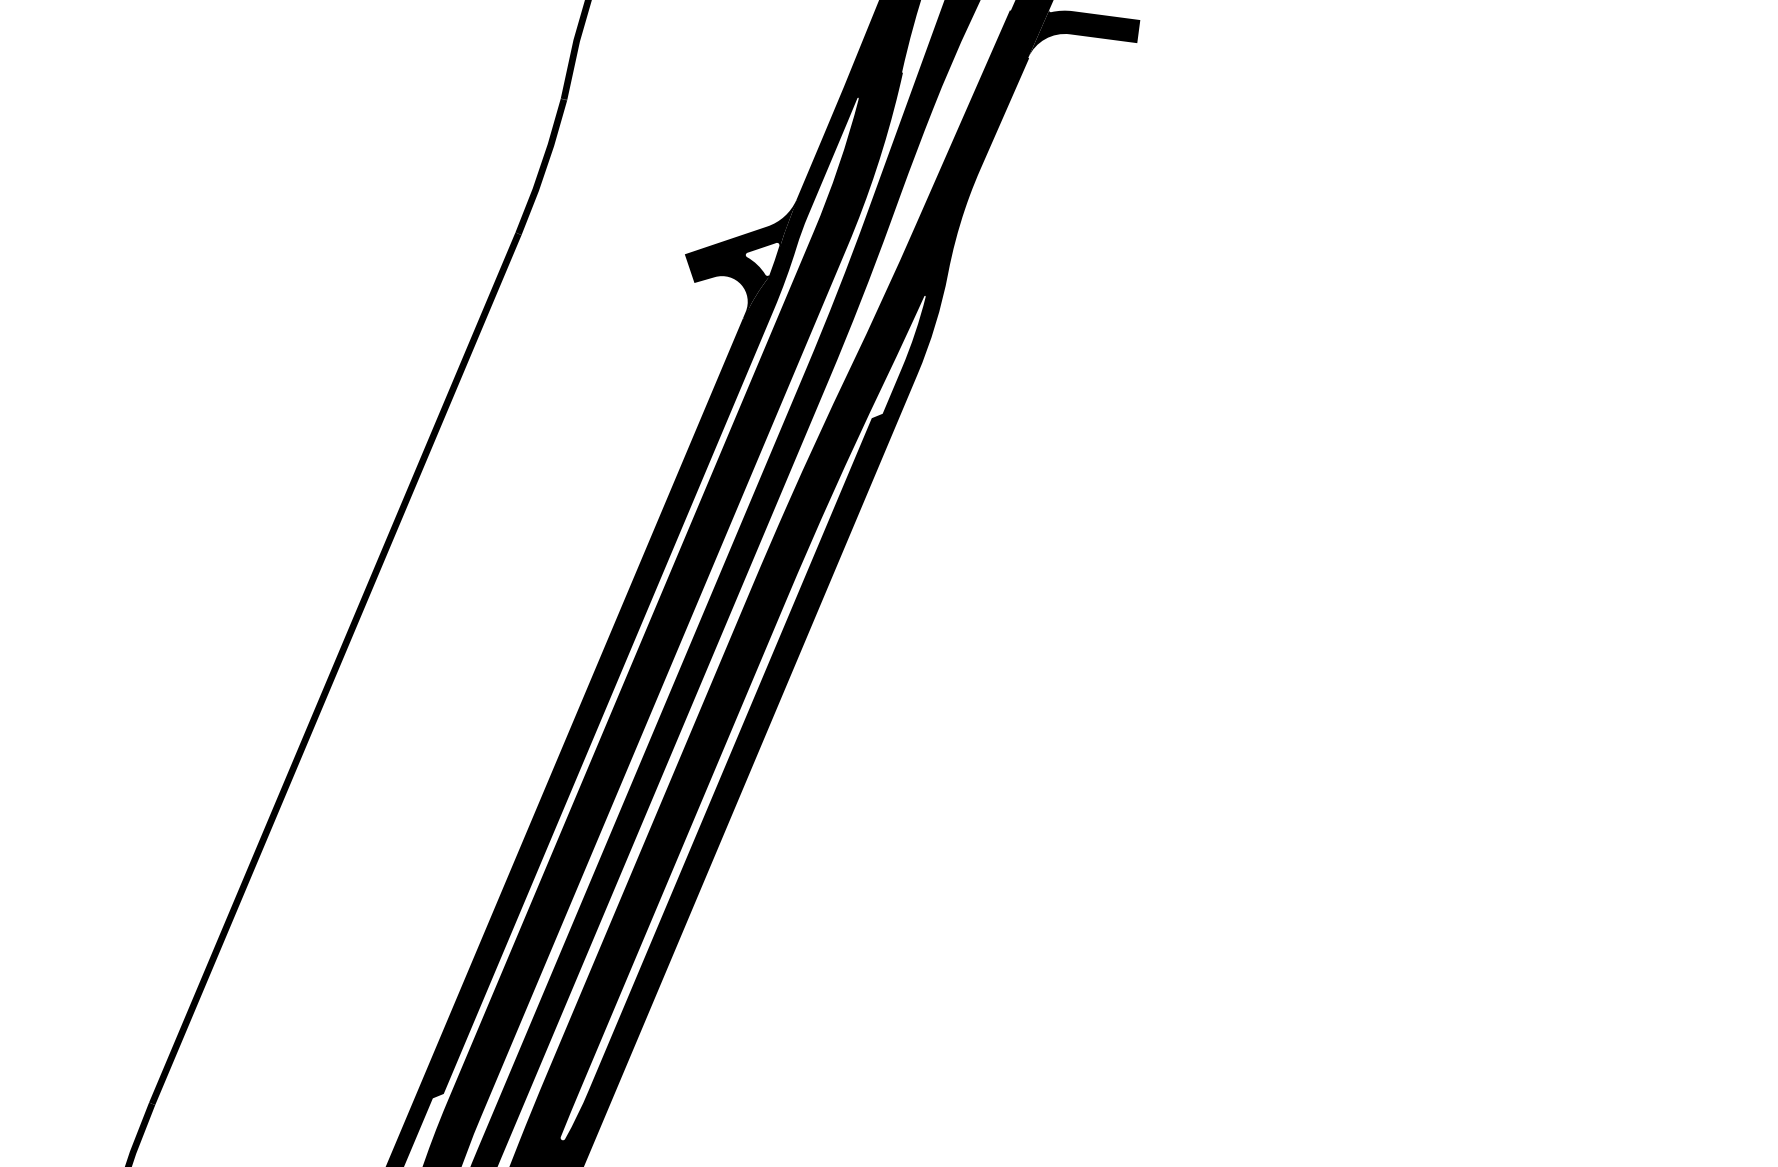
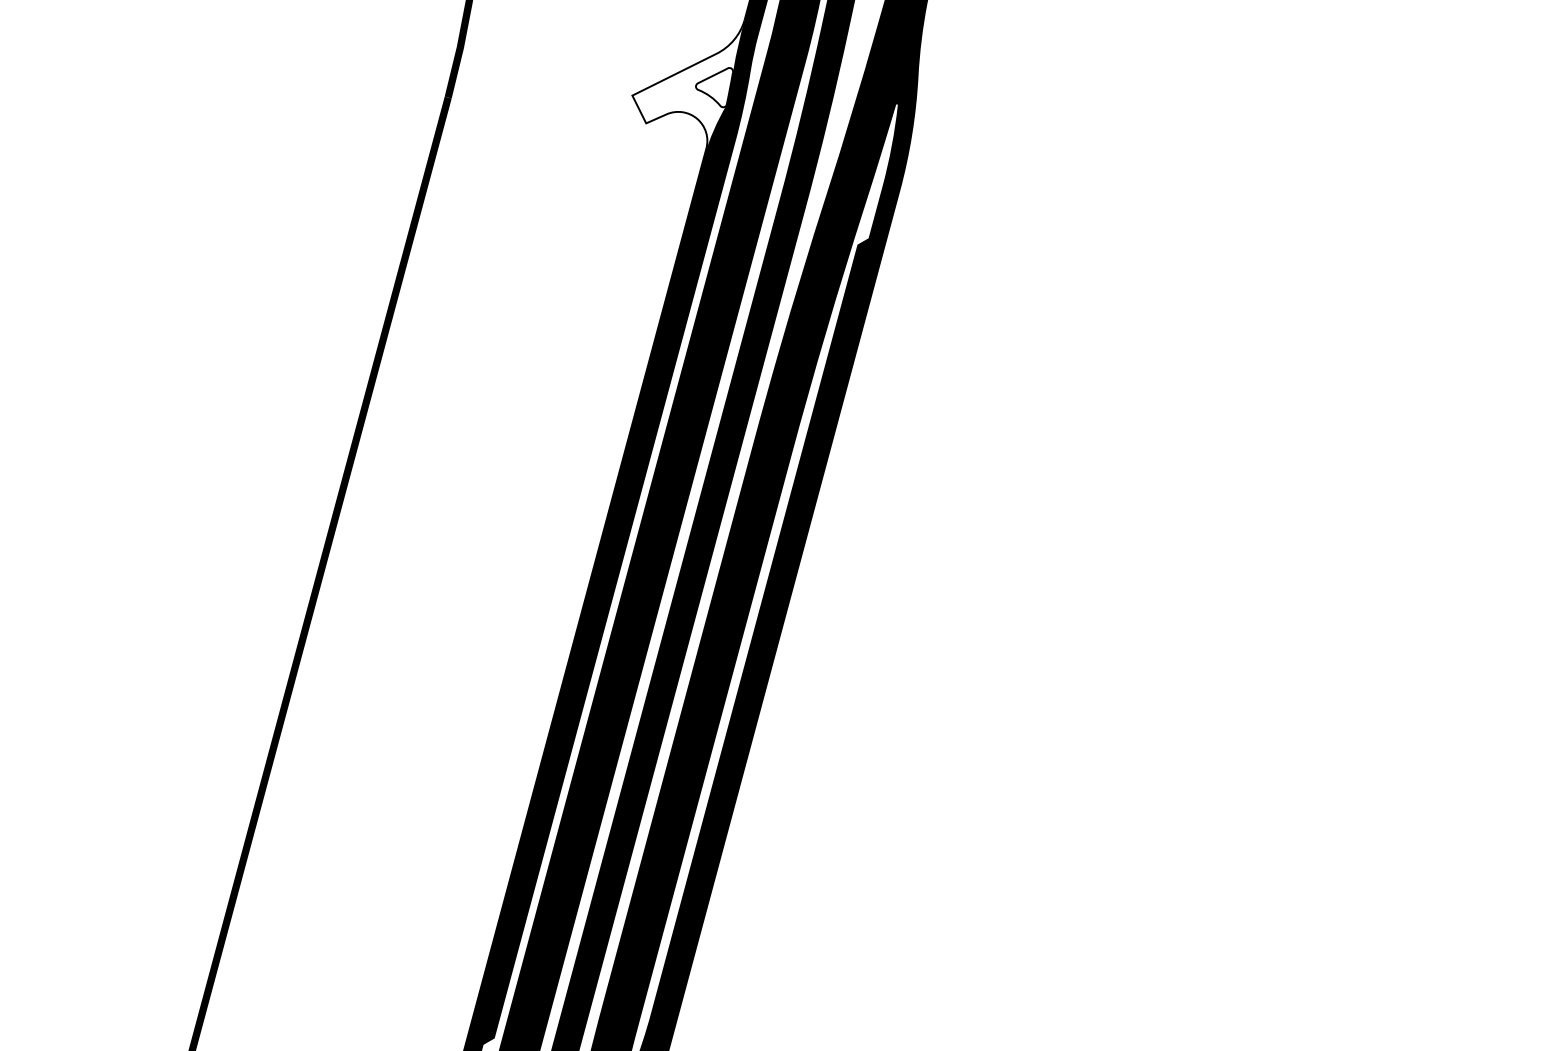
fill: (741, 259) -> (693, 92), removed

